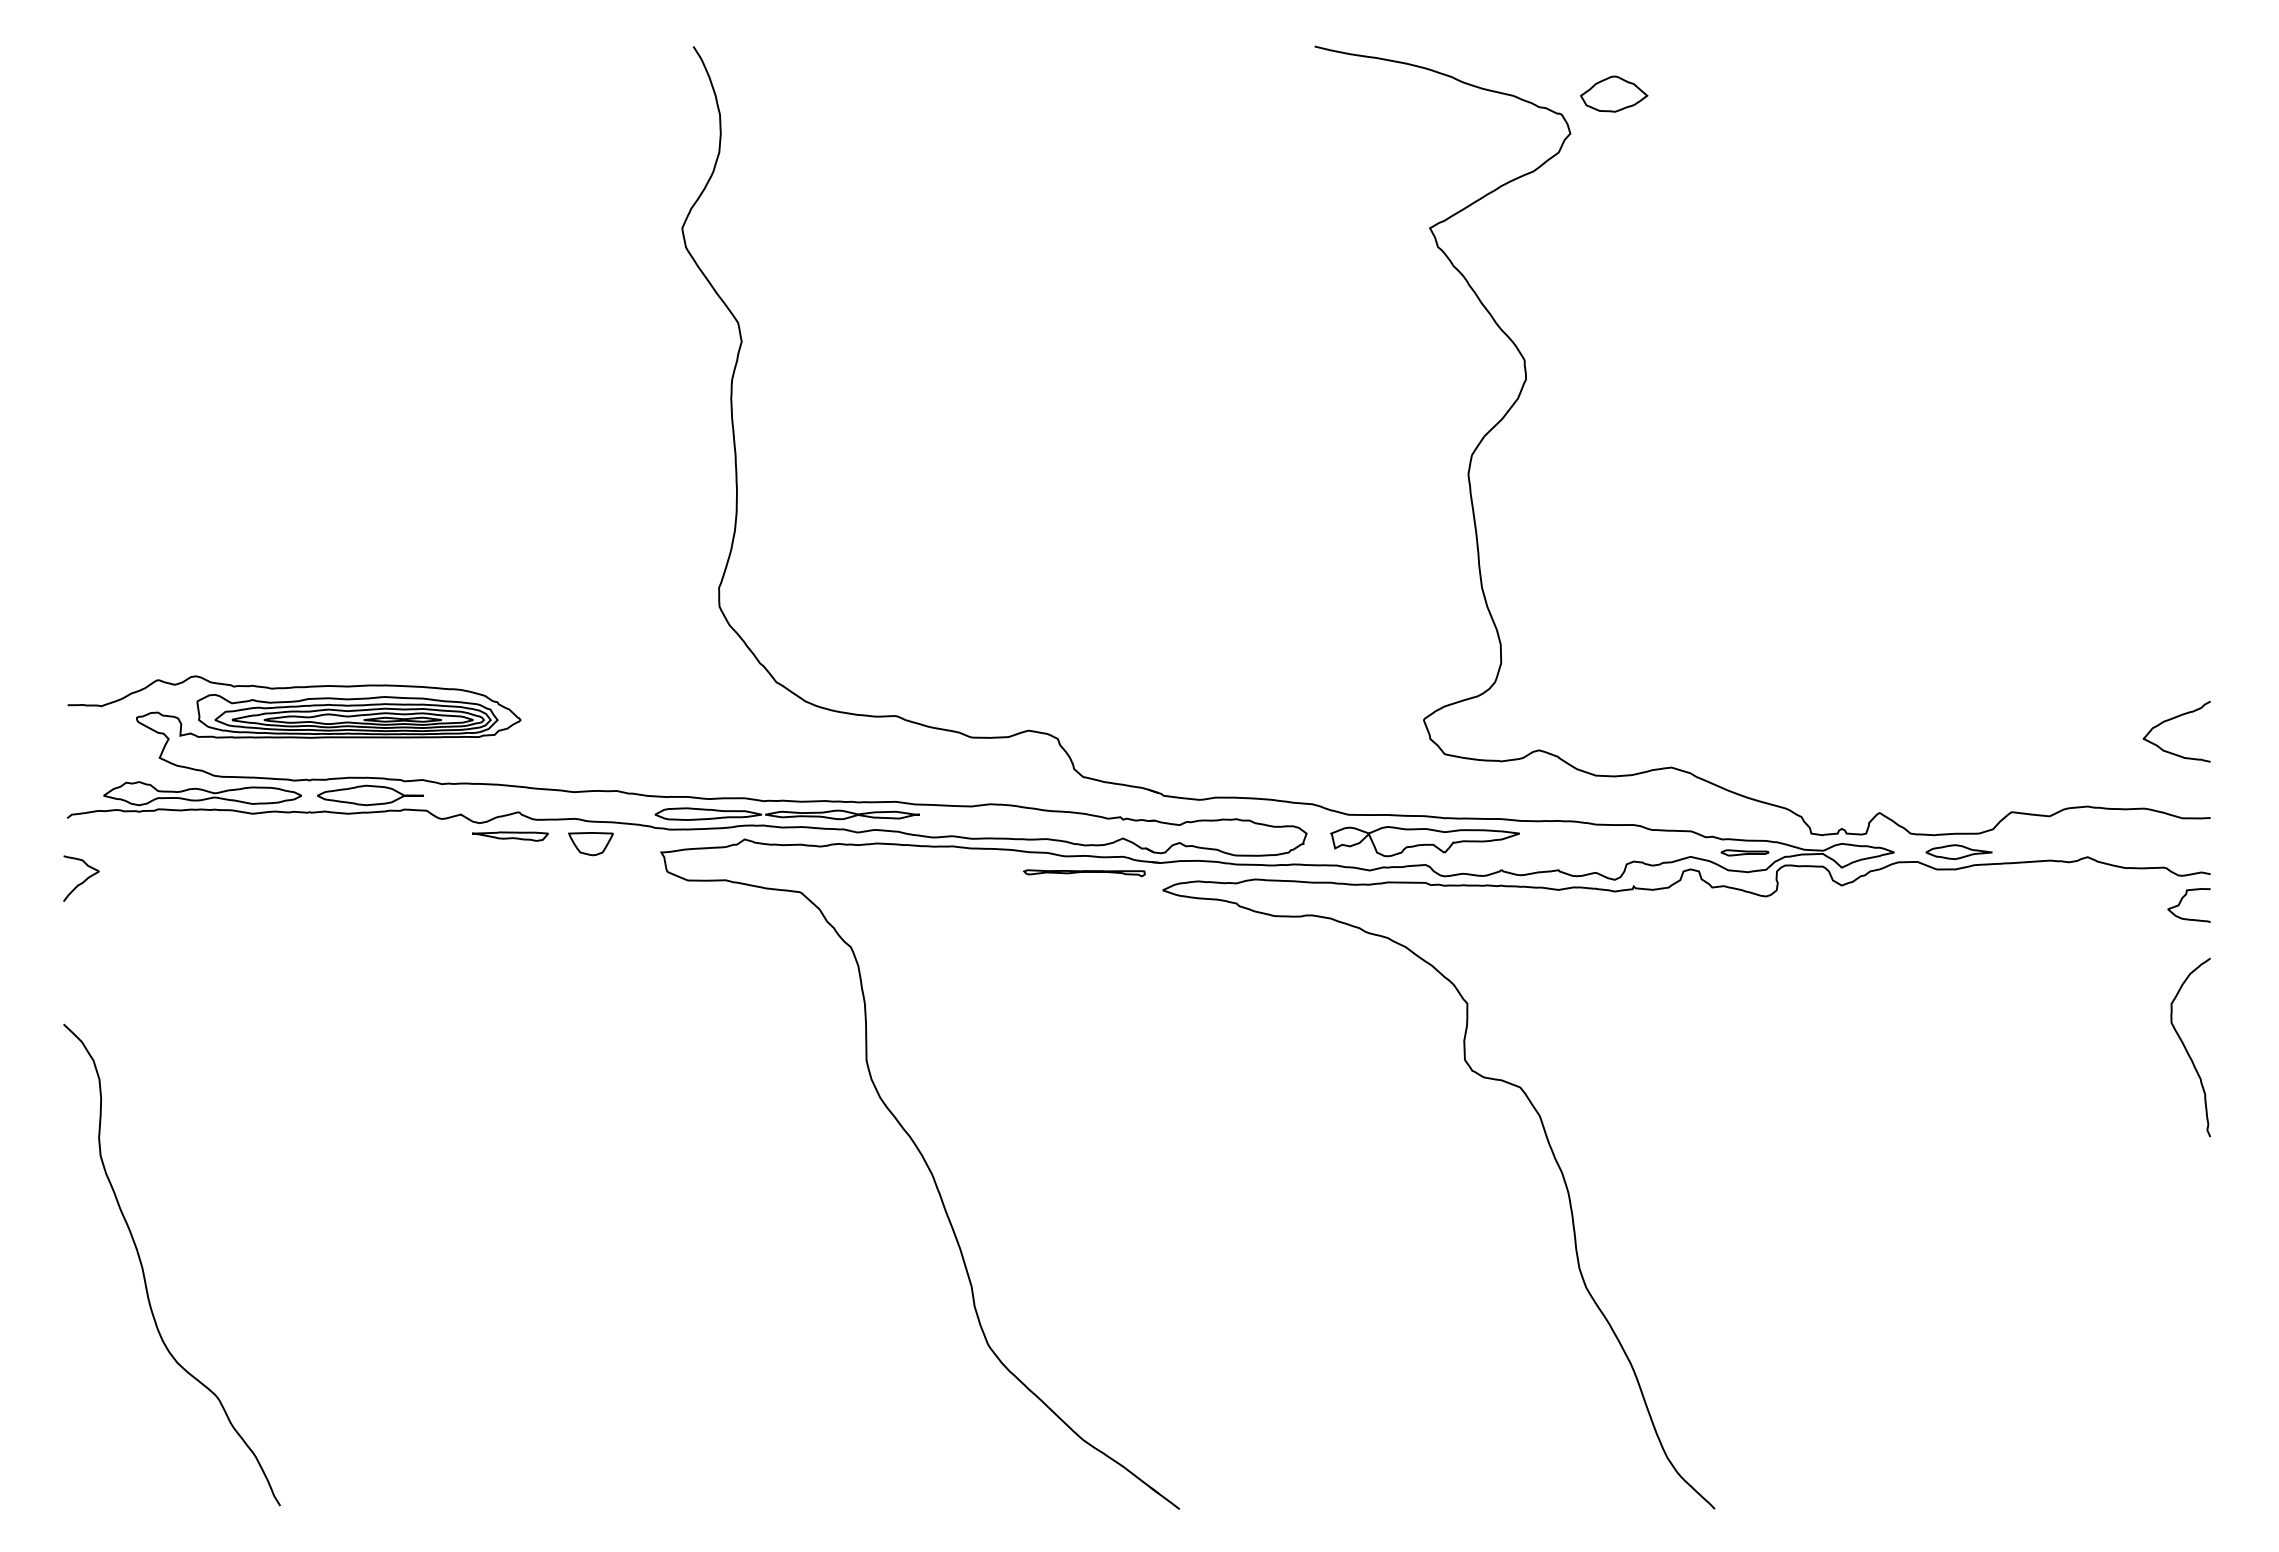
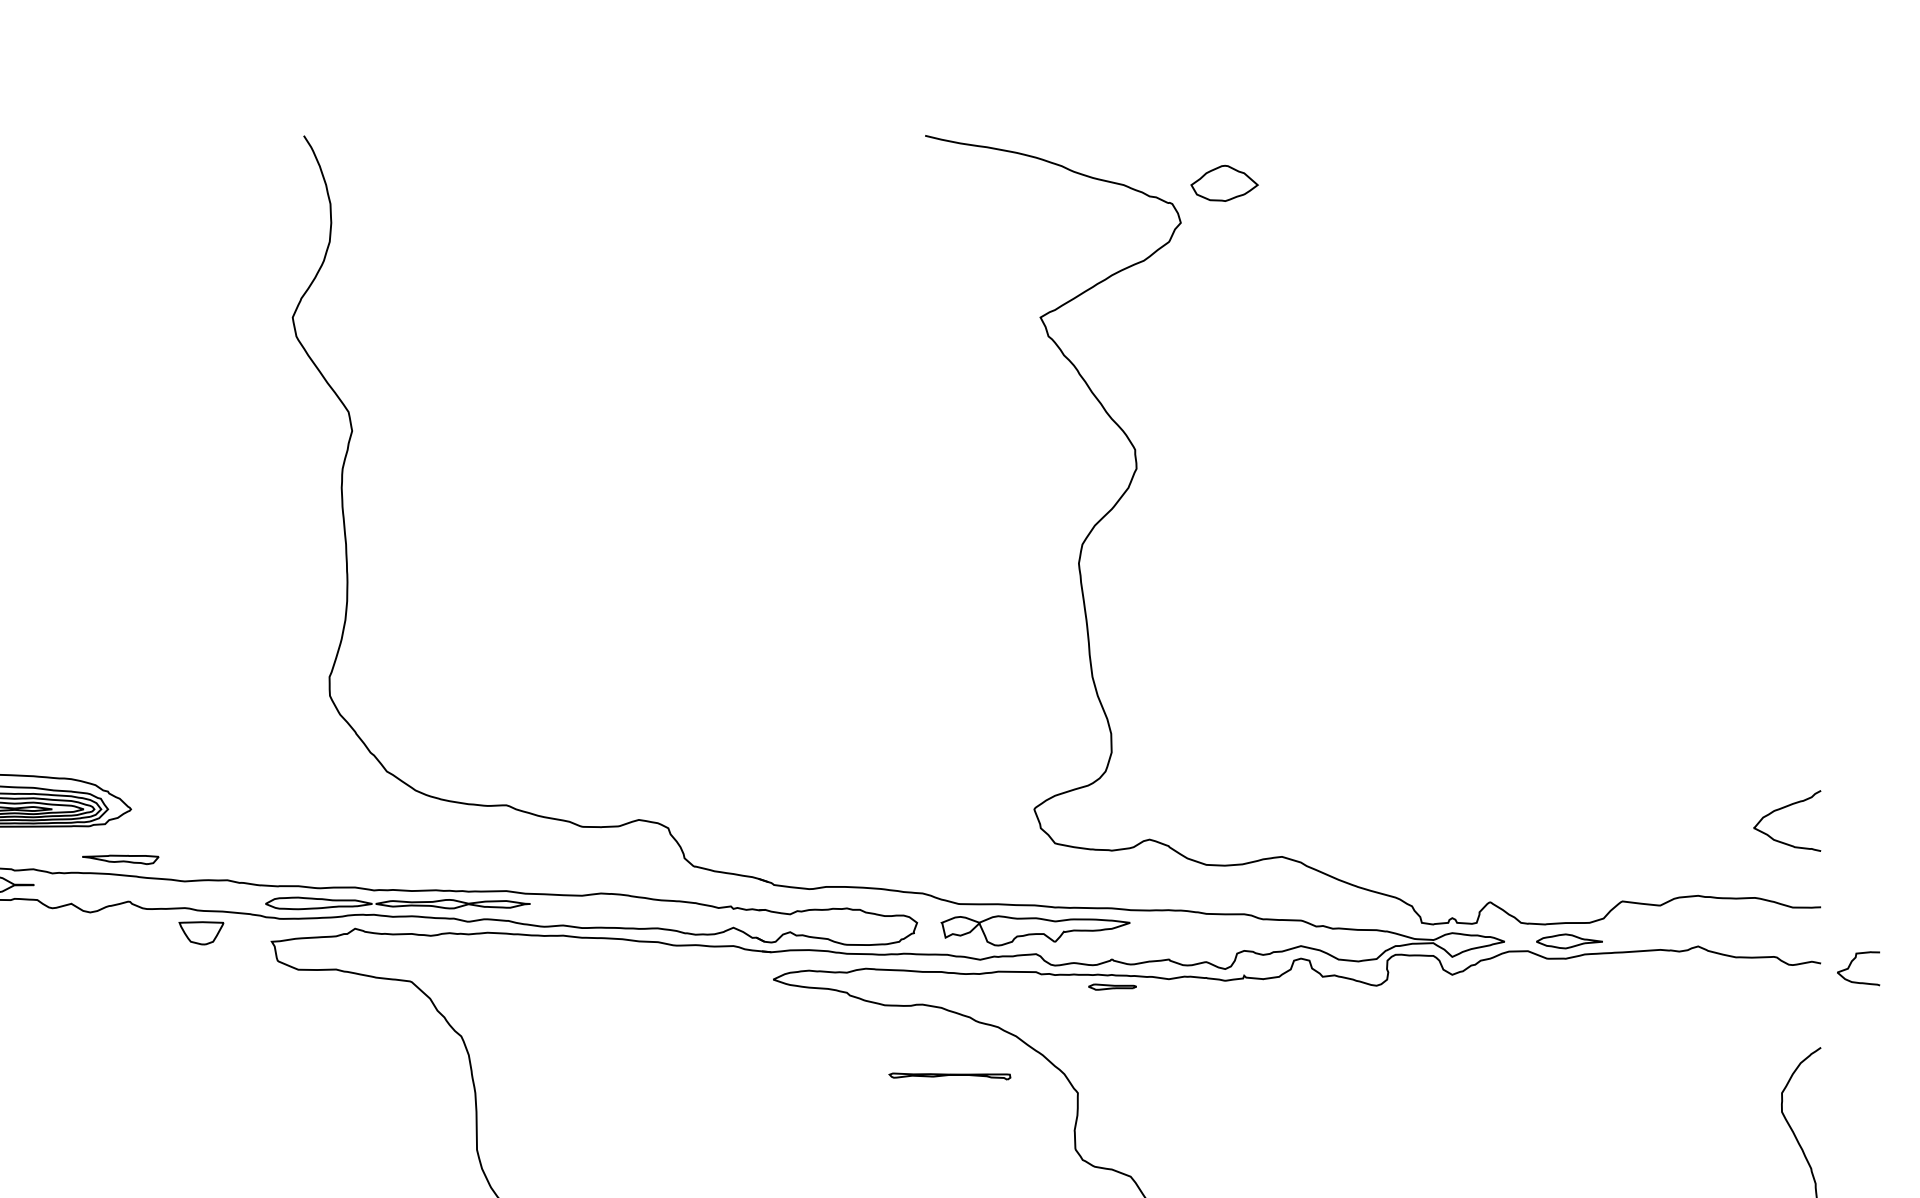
part: (510, 836) -> (120, 859), moved
part: (1744, 852) -> (1111, 986), moved
part: (1083, 873) -> (948, 1076), moved
curve: (2181, 902) -> (1850, 965), moved

